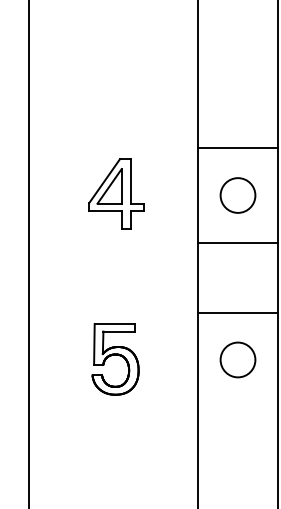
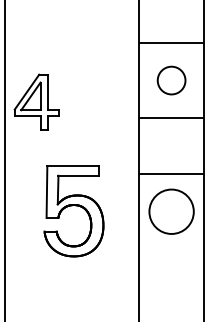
part: (116, 193) -> (36, 102), moved
part: (115, 359) -> (73, 211), size x1.6
circle: (237, 359) -> (171, 211), size x1.6

